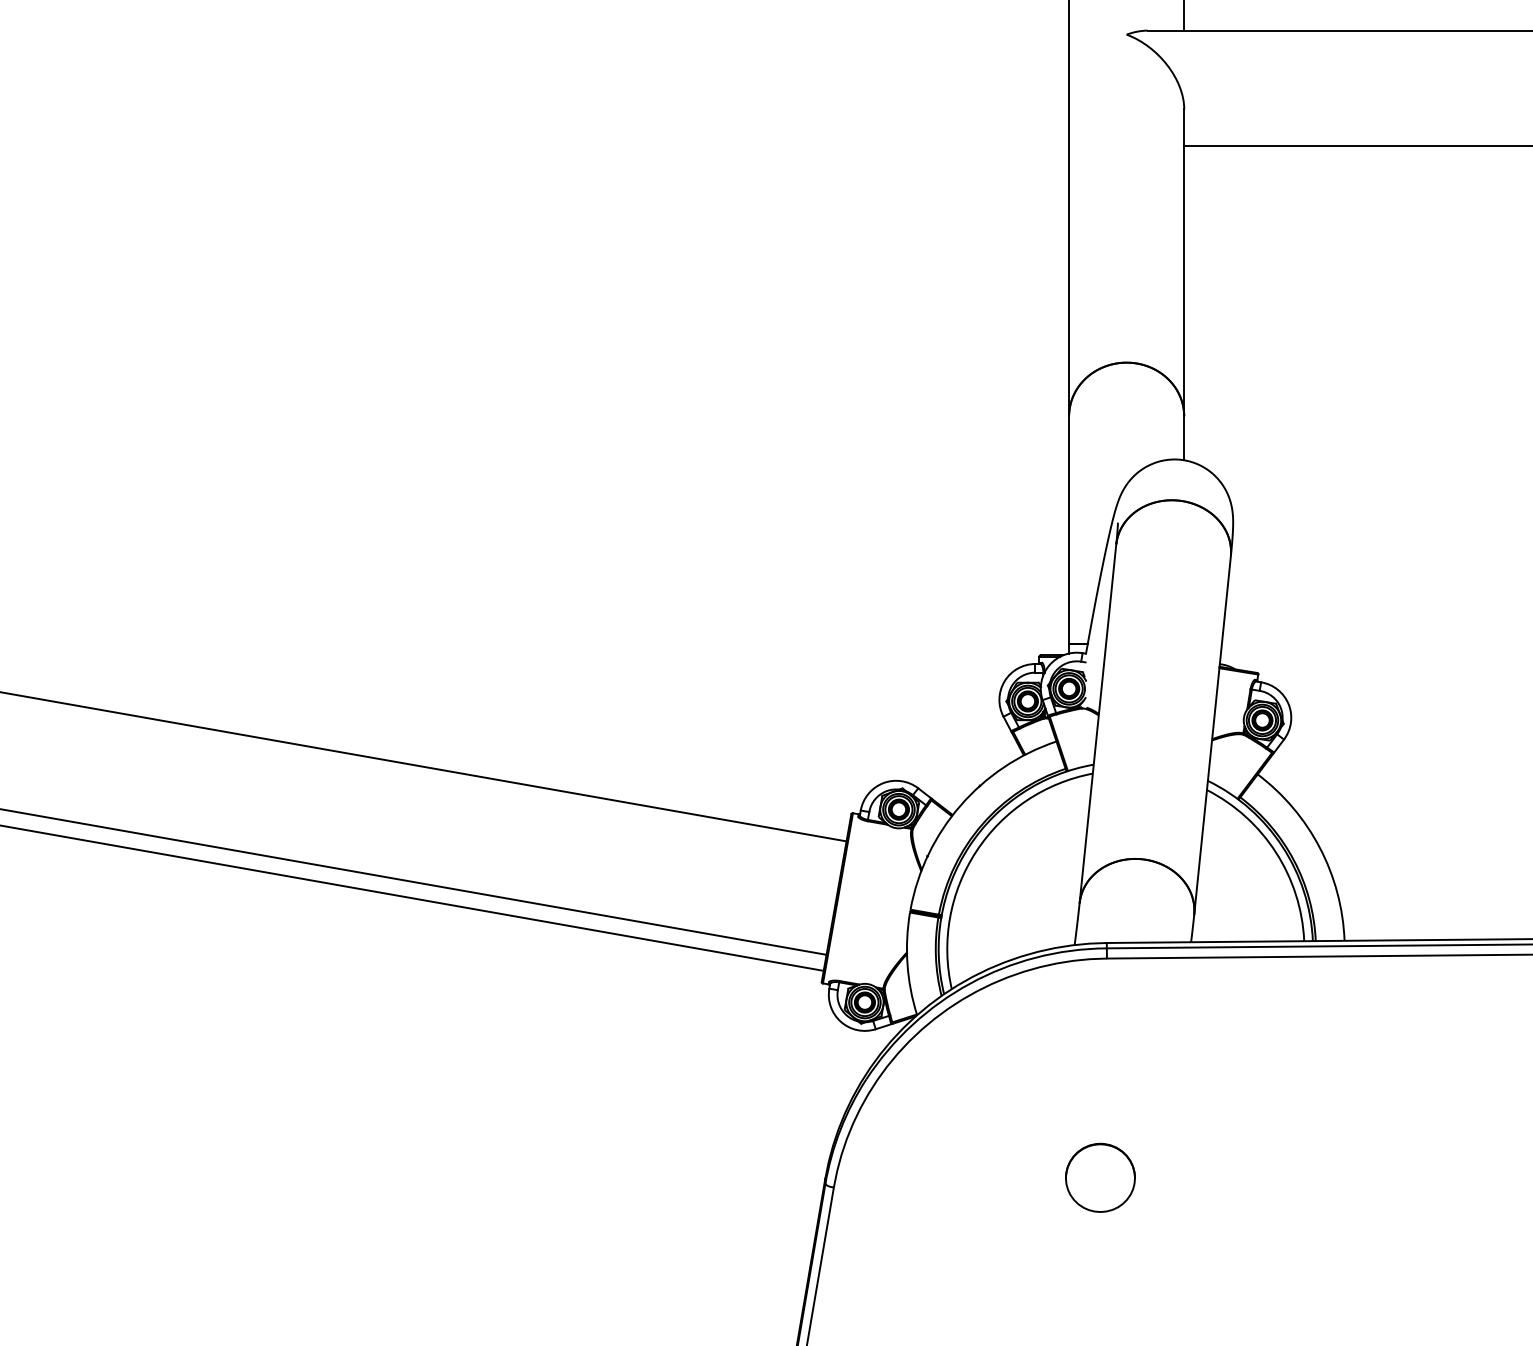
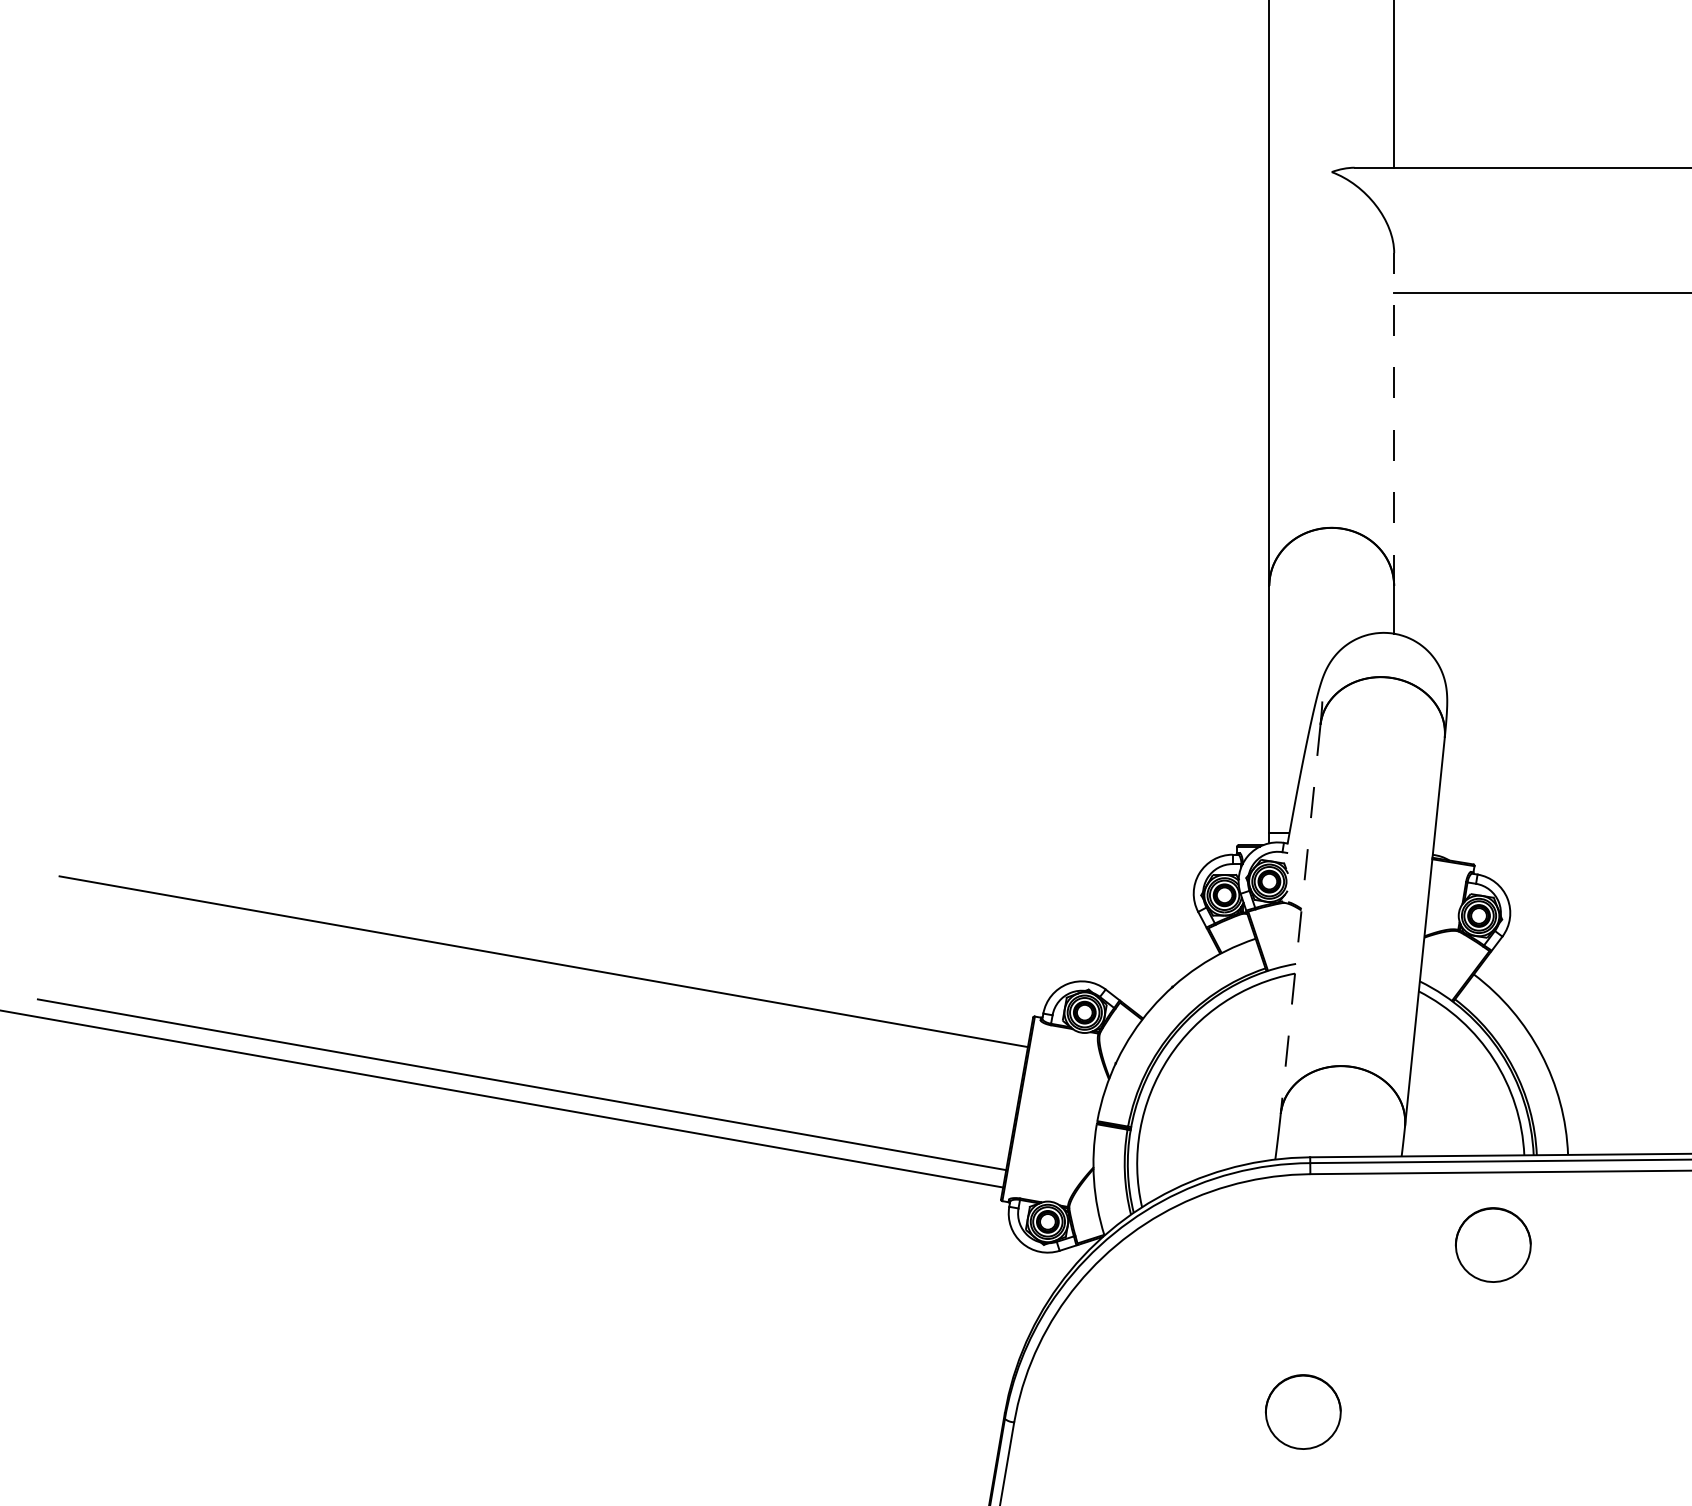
line: (1184, 262) -> (1394, 419), solid -> dashed
line: (1097, 723) -> (1300, 919), solid -> dashed
part: (1274, 1023) -> (1492, 1244), added

